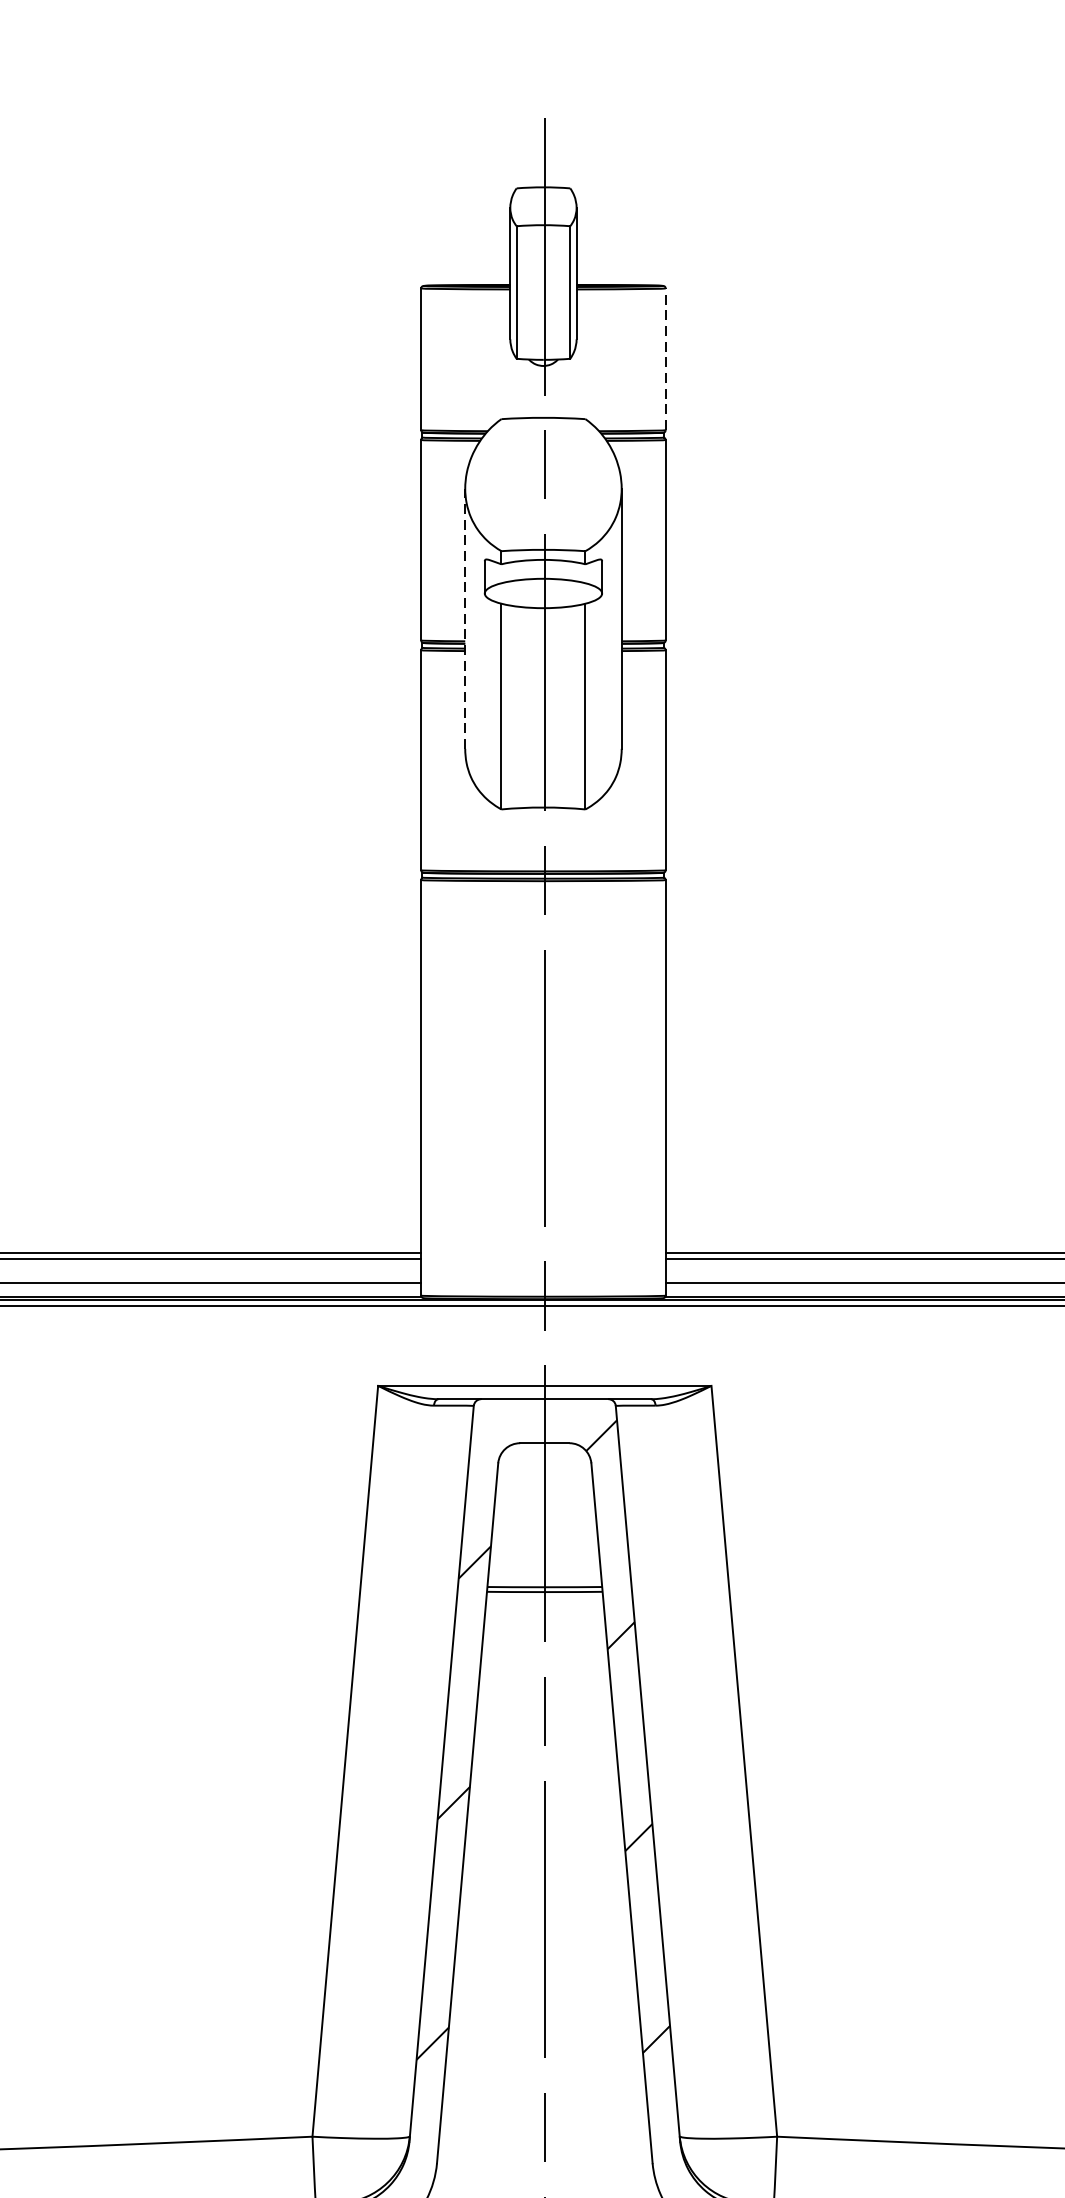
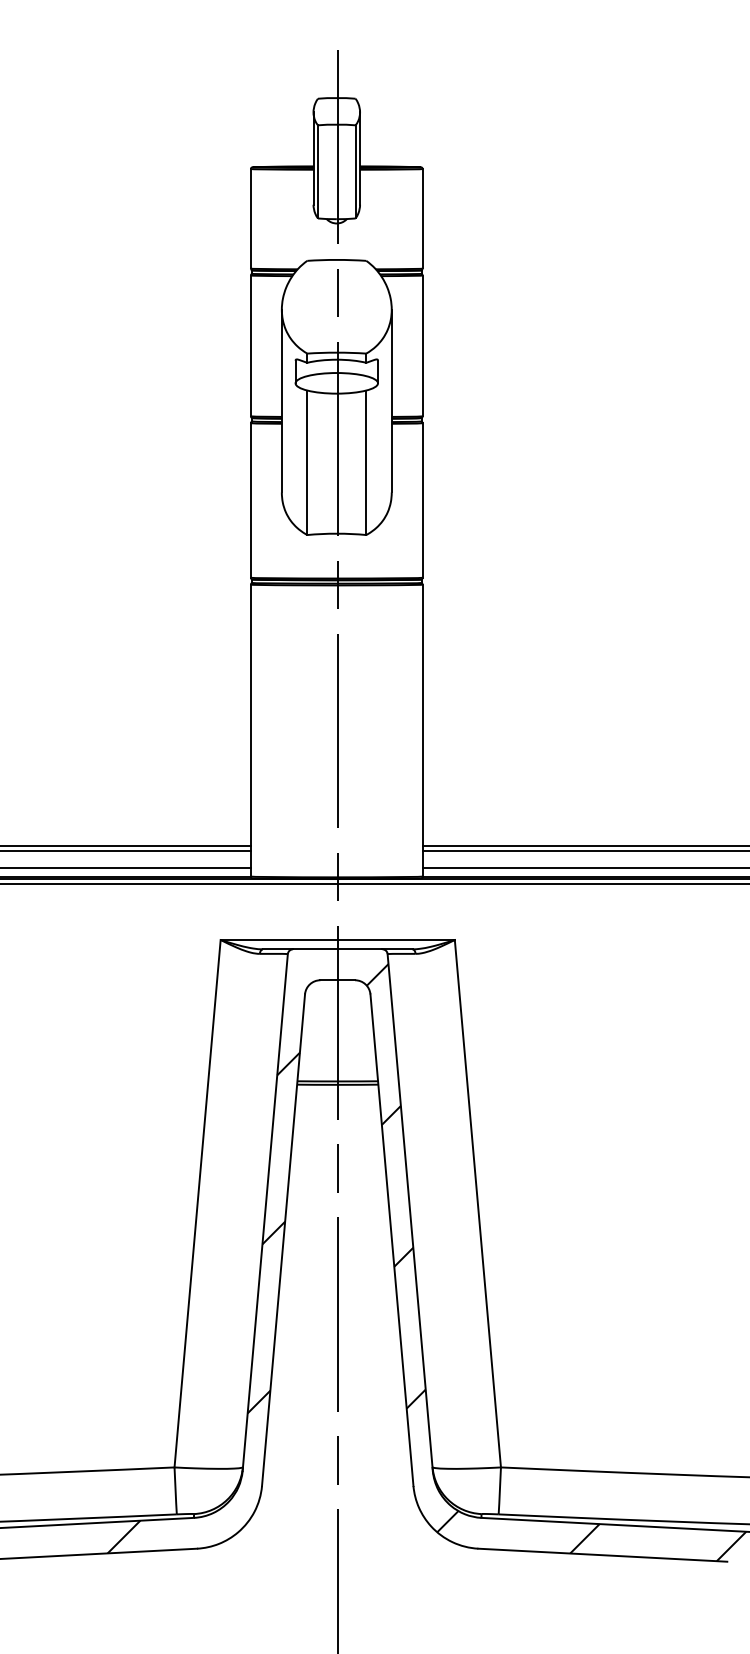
line: (665, 358) -> (422, 218), dashed -> solid
line: (464, 617) -> (281, 400), dashed -> solid

